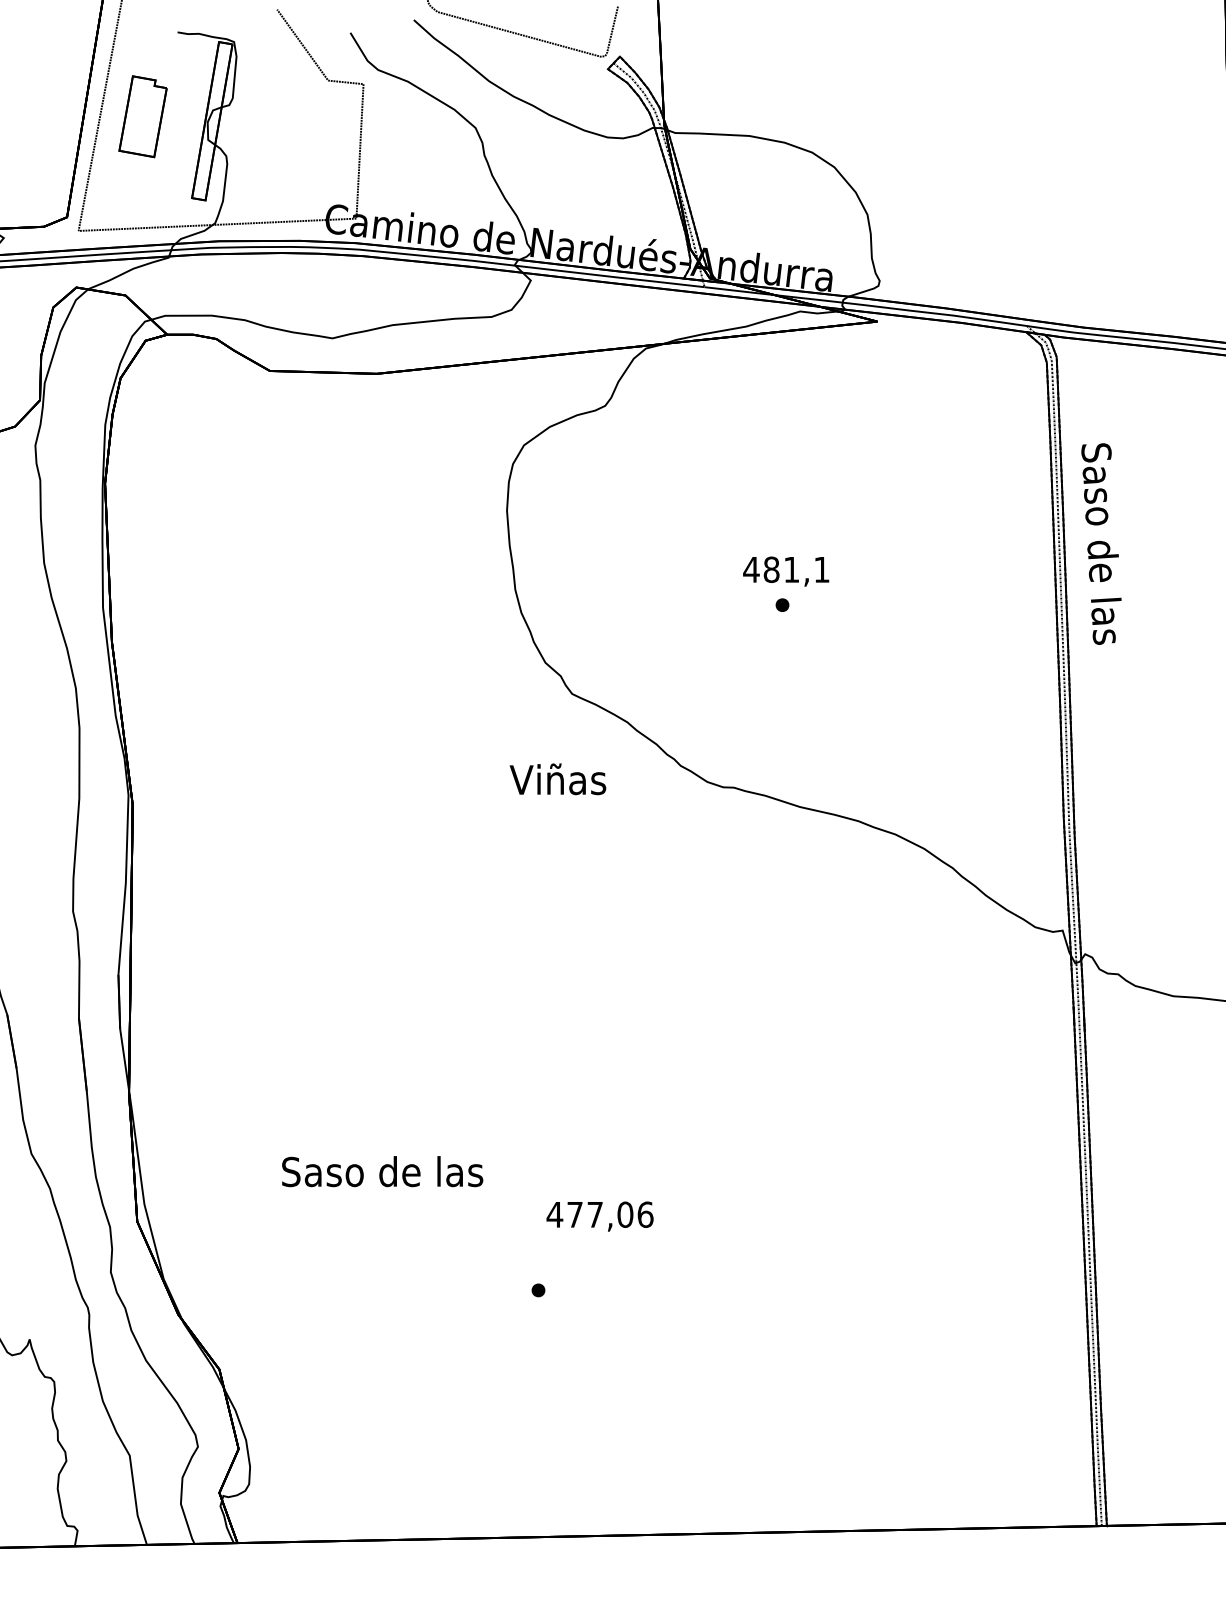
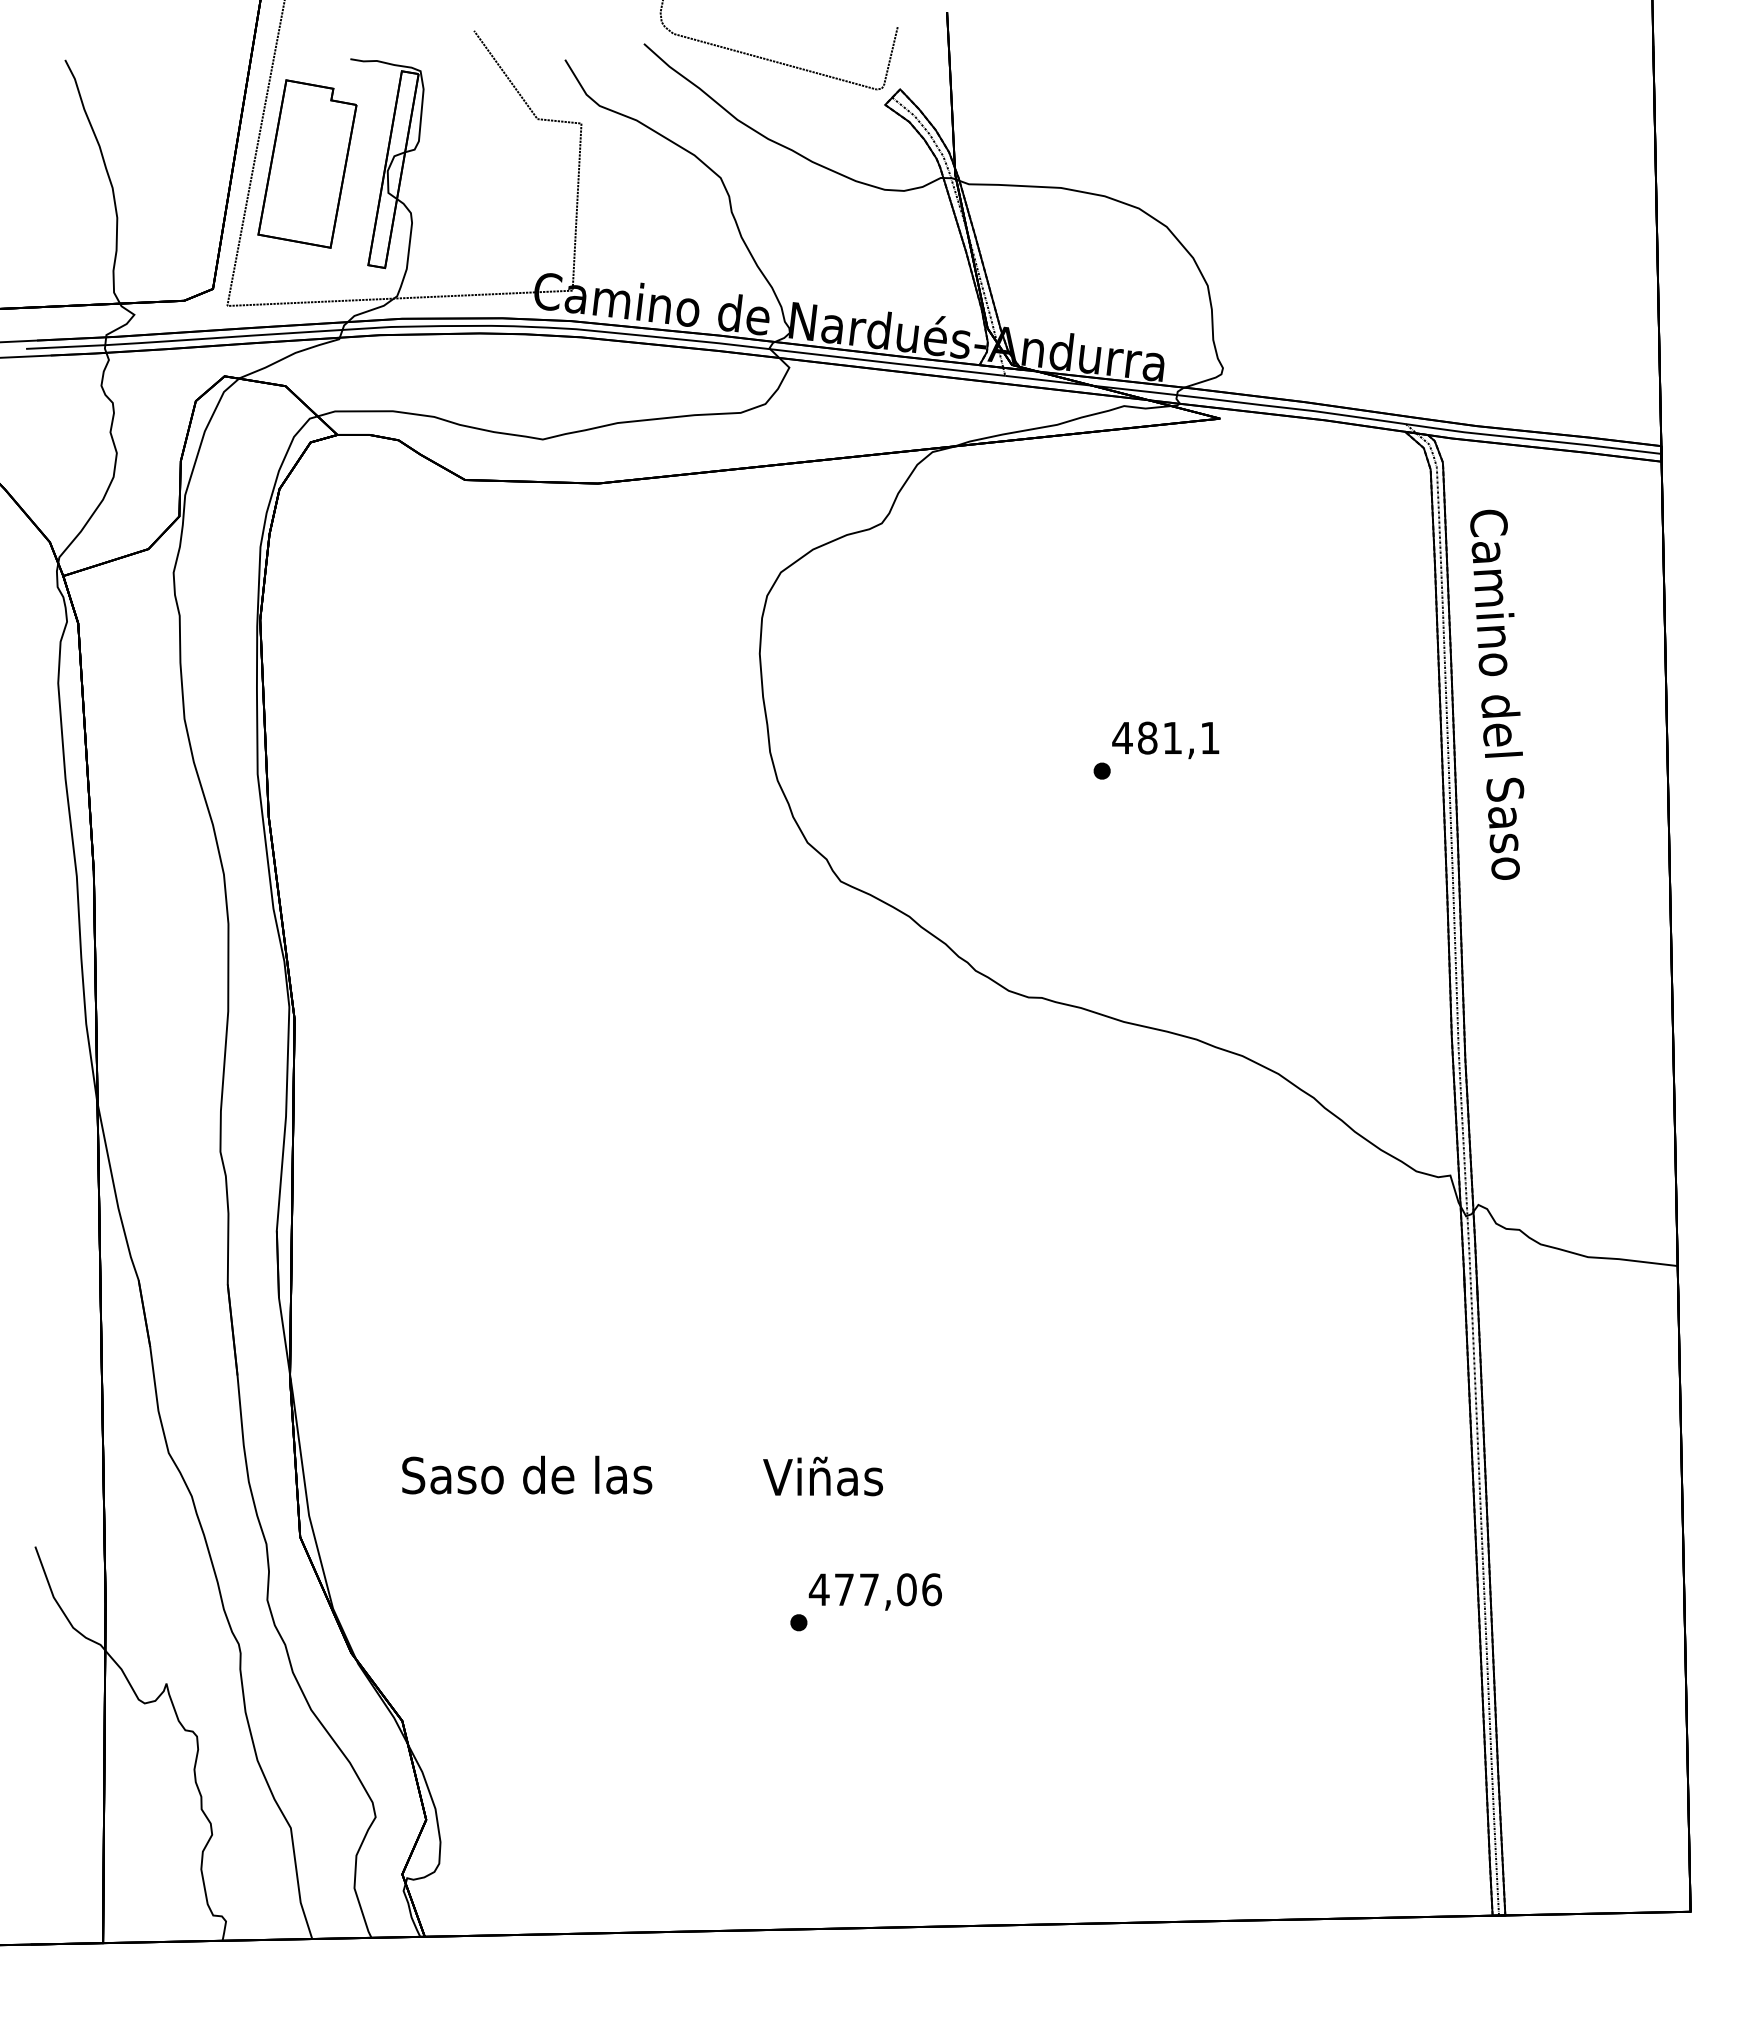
part: (143, 116) -> (307, 163), size x1.67
text: (1100, 543) -> (1497, 694), Saso de las -> Camino del Saso
text: (785, 571) -> (1165, 740), moved
text: (557, 779) -> (822, 1476), moved
text: (382, 1171) -> (527, 1474), moved
text: (599, 1216) -> (874, 1591), moved

